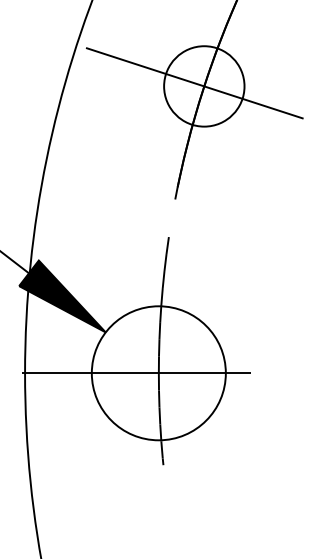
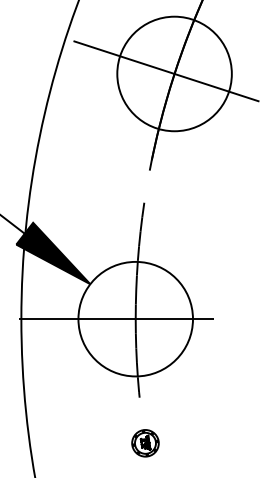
circle: (204, 85) -> (174, 73), size x1.67
part: (170, 518) -> (145, 443), added

